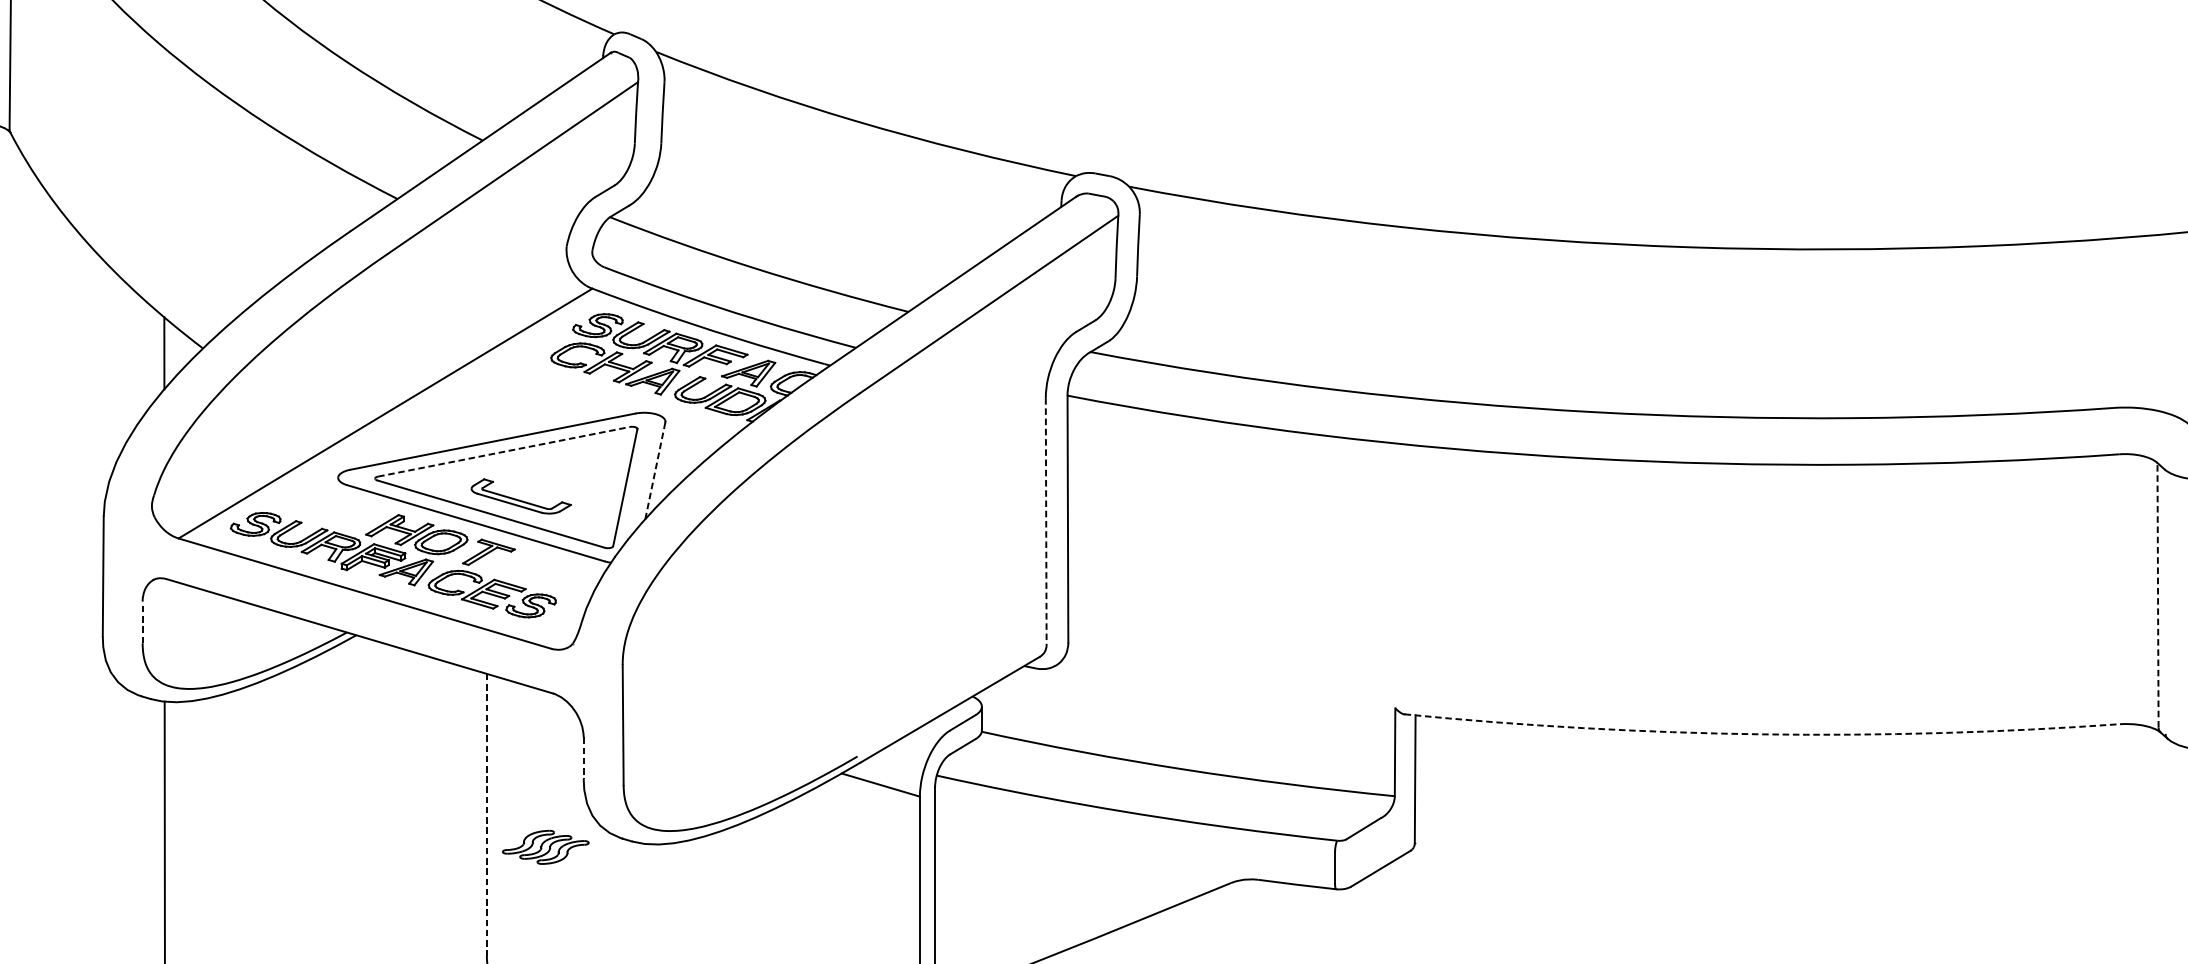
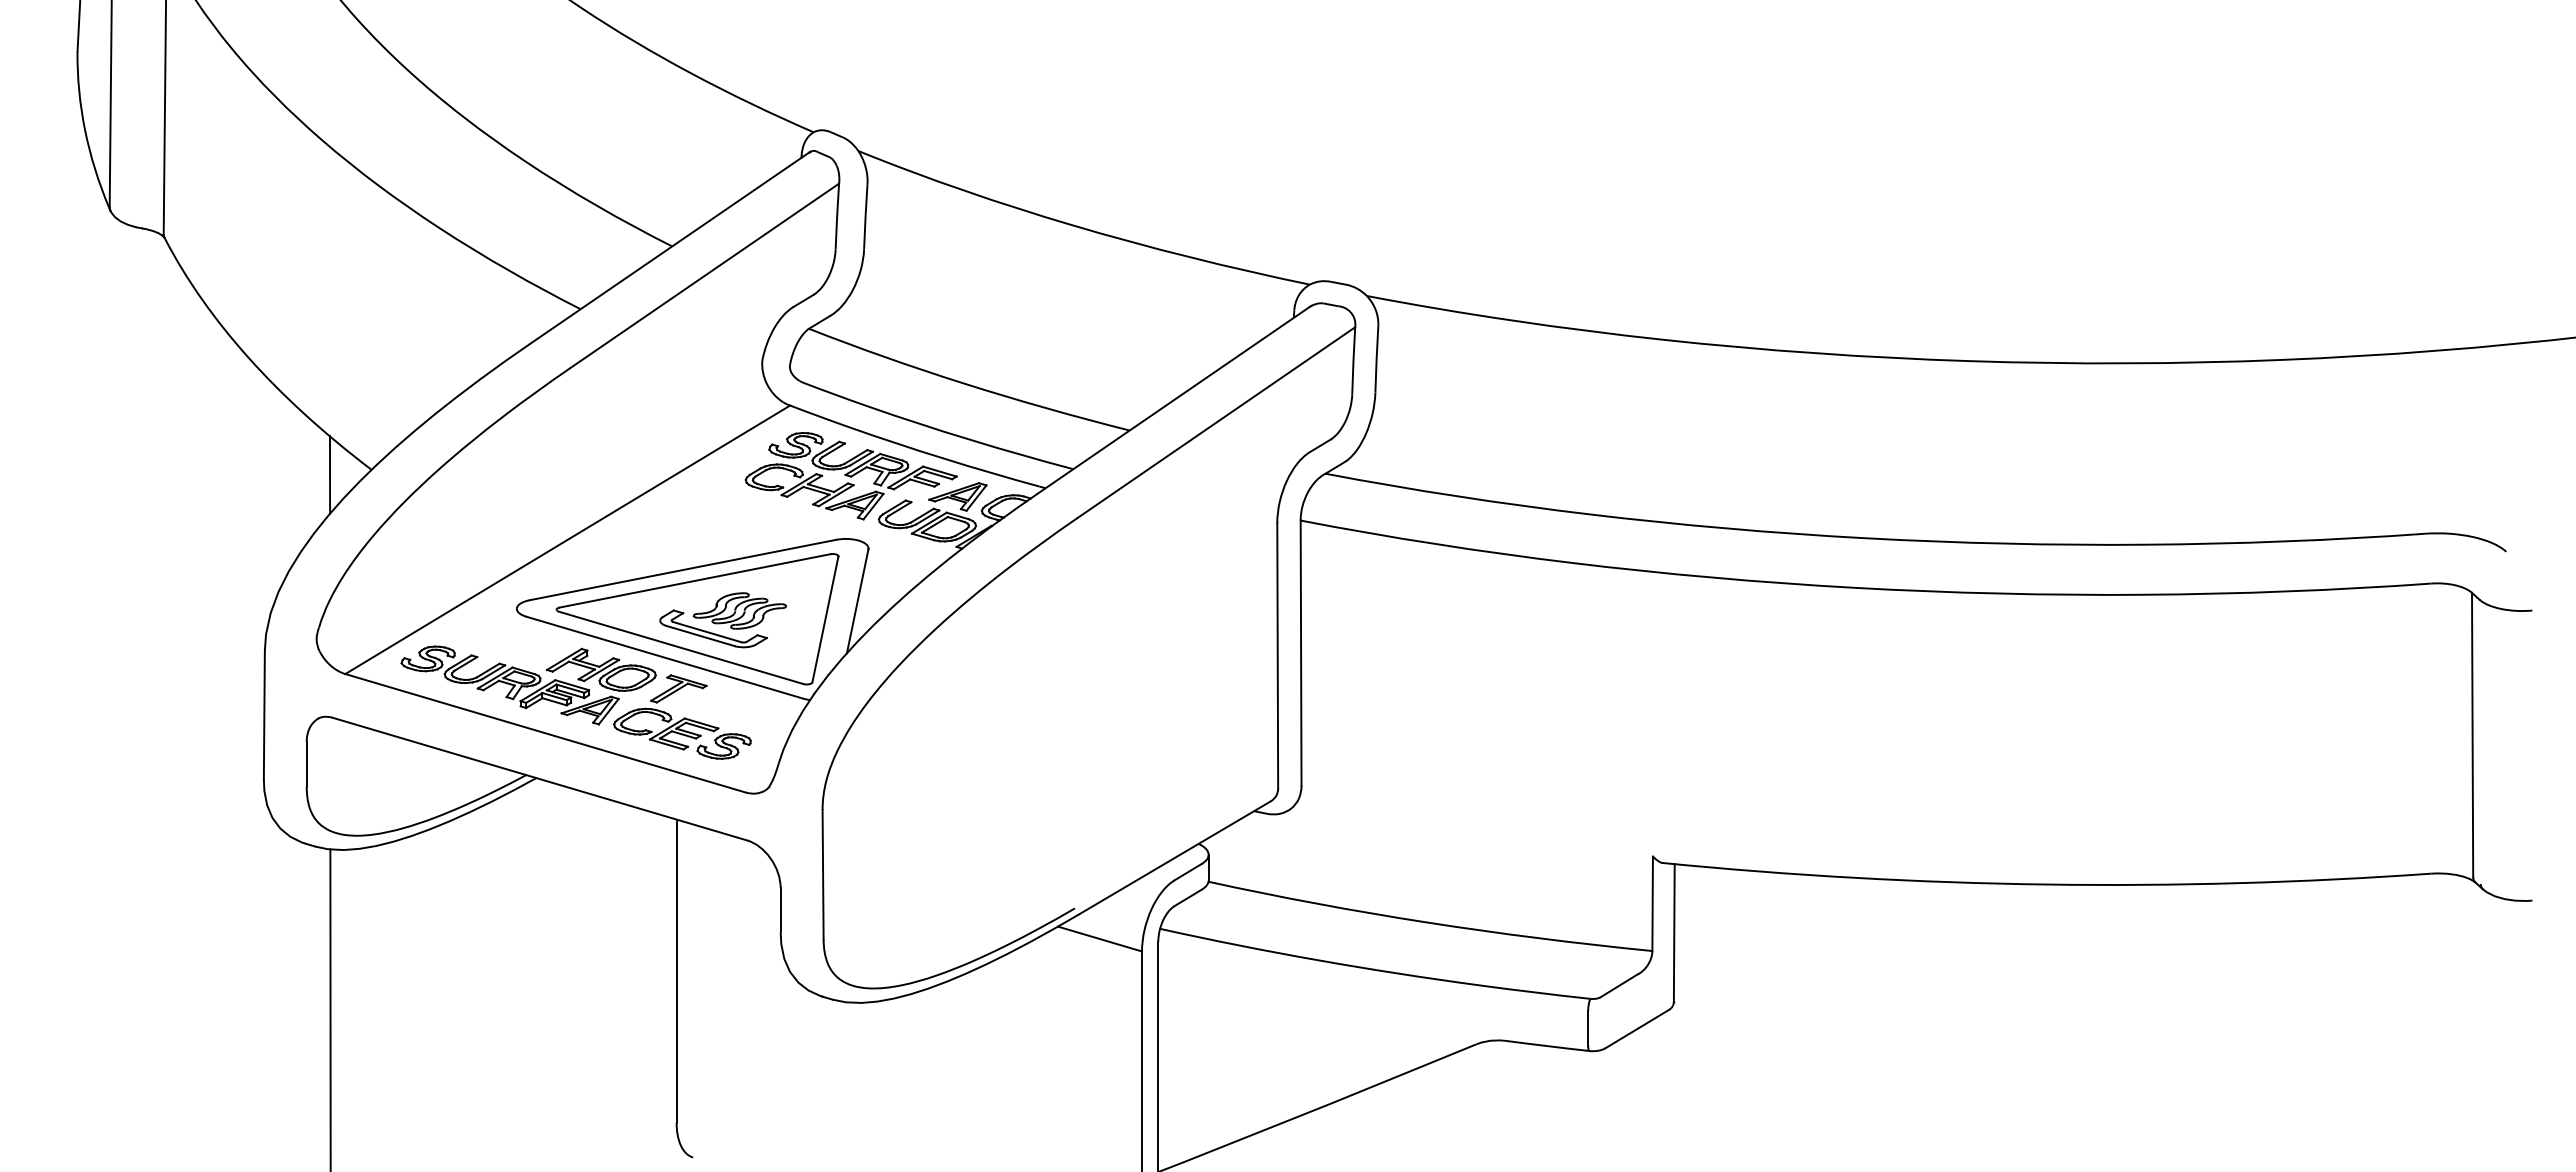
line: (504, 451) -> (695, 580), dashed -> solid
line: (655, 470) -> (857, 600), dashed -> solid
line: (1045, 521) -> (1277, 655), dashed -> solid
line: (2157, 594) -> (2472, 734), dashed -> solid
line: (142, 621) -> (306, 763), dashed -> solid
arc: (1762, 734) -> (2047, 884), dashed -> solid
line: (583, 758) -> (780, 910), dashed -> solid
line: (486, 815) -> (676, 971), dashed -> solid
part: (545, 846) -> (739, 610), moved

